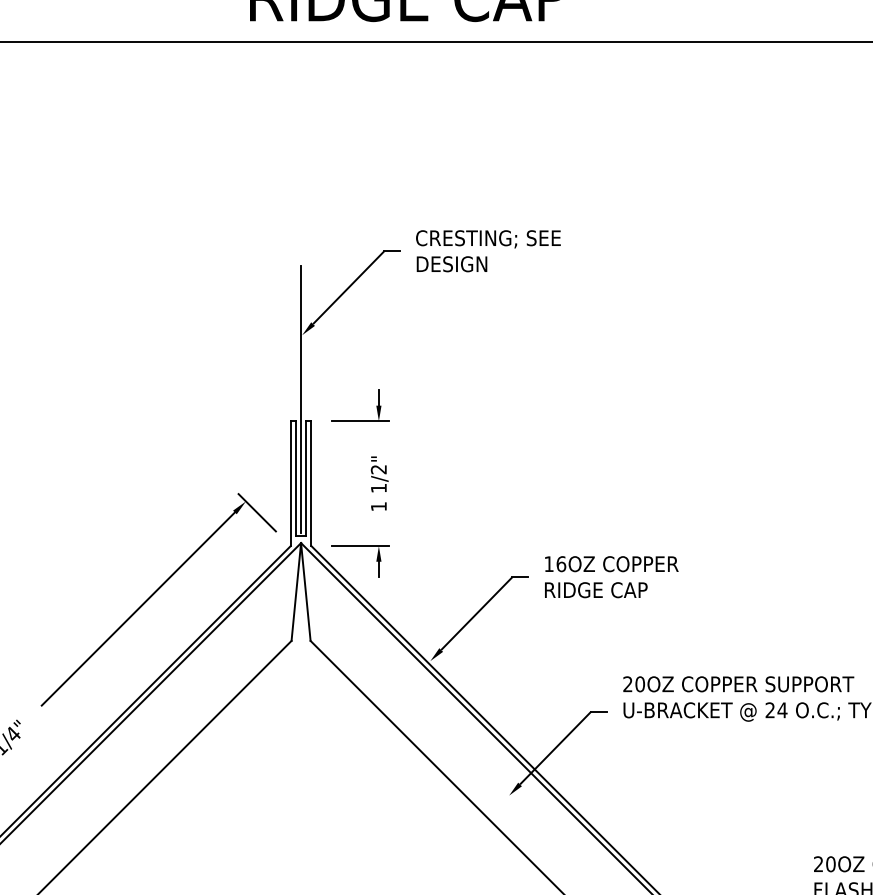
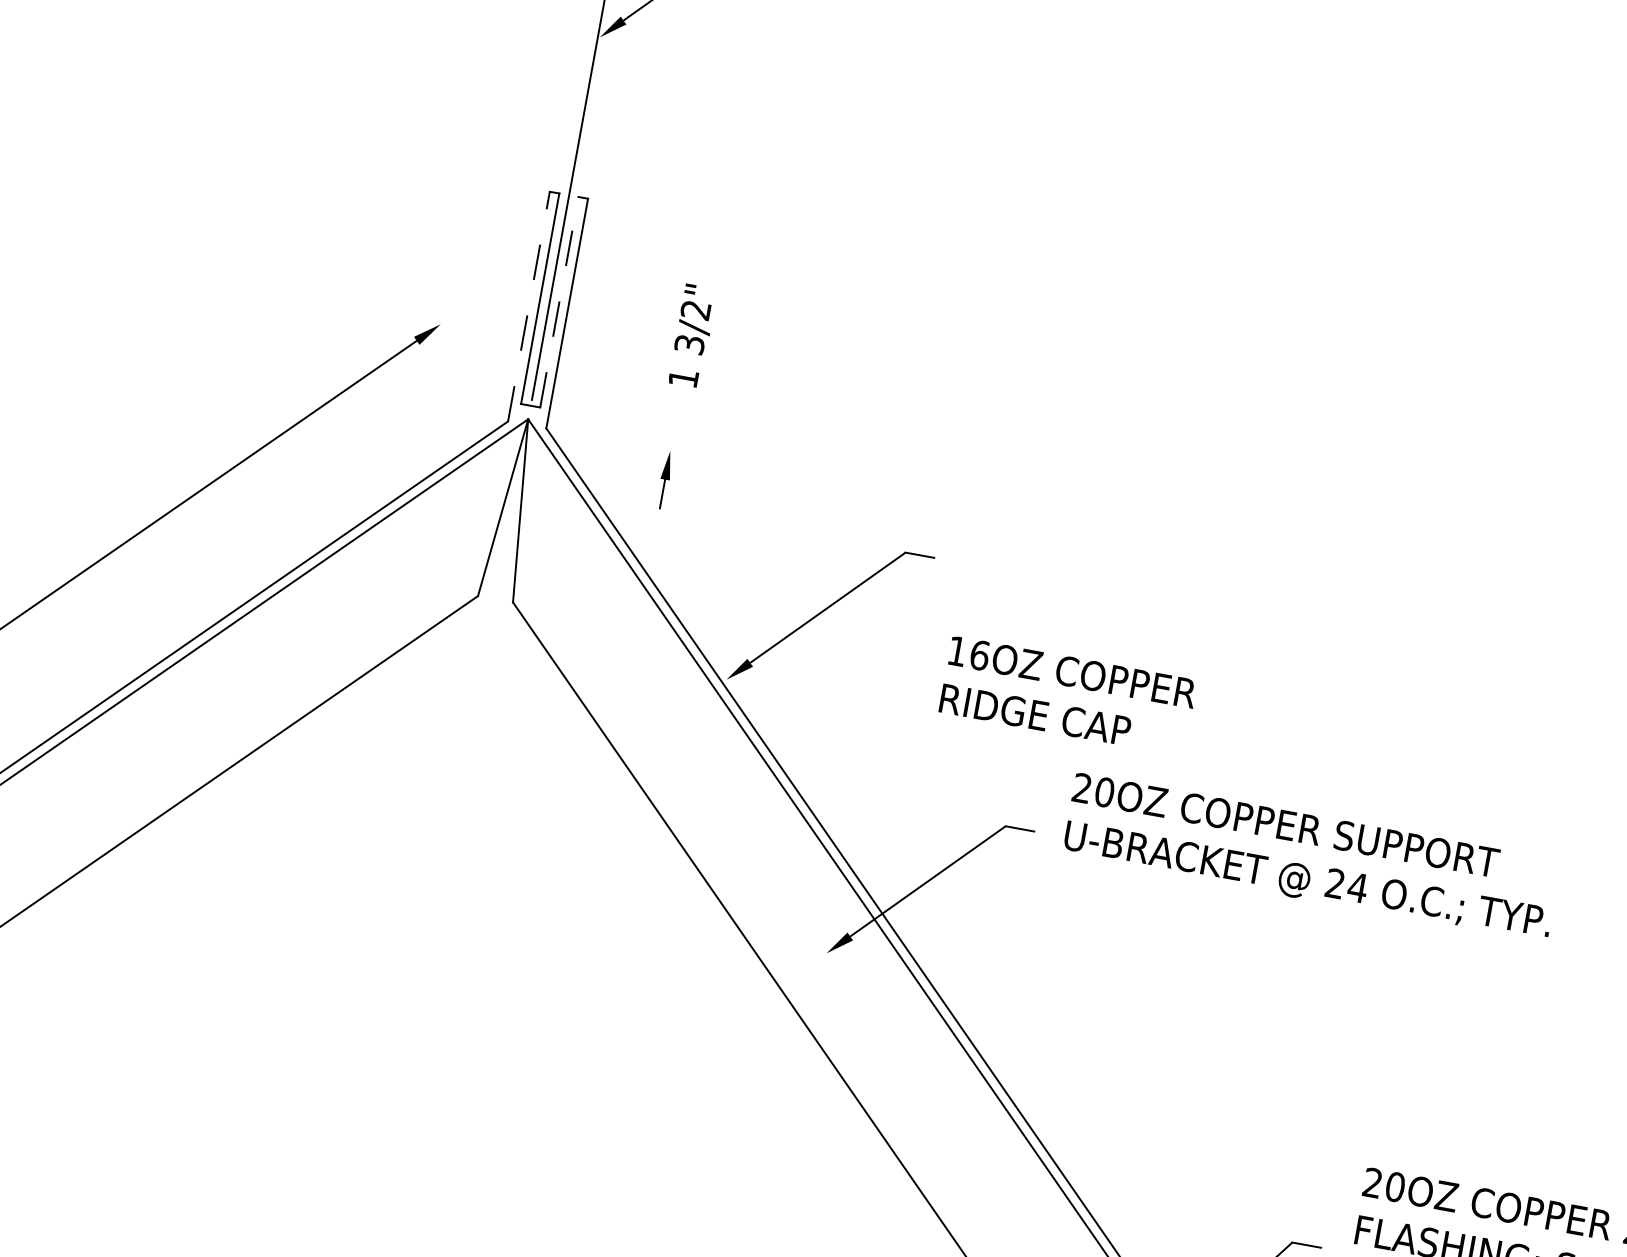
part: (360, 420) -> (678, 213), removed
line: (306, 478) -> (559, 302), solid -> dashed
line: (290, 483) -> (528, 306), solid -> dashed
text: (378, 487) -> (689, 342), 1/2" -> 3/2"
line: (256, 512) -> (456, 348), removed
line: (360, 546) -> (636, 445), removed
text: (611, 577) -> (1067, 696), moved

